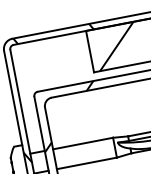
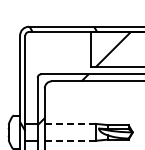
line: (83, 143) -> (70, 123), solid -> dashed
line: (87, 162) -> (70, 140), solid -> dashed

